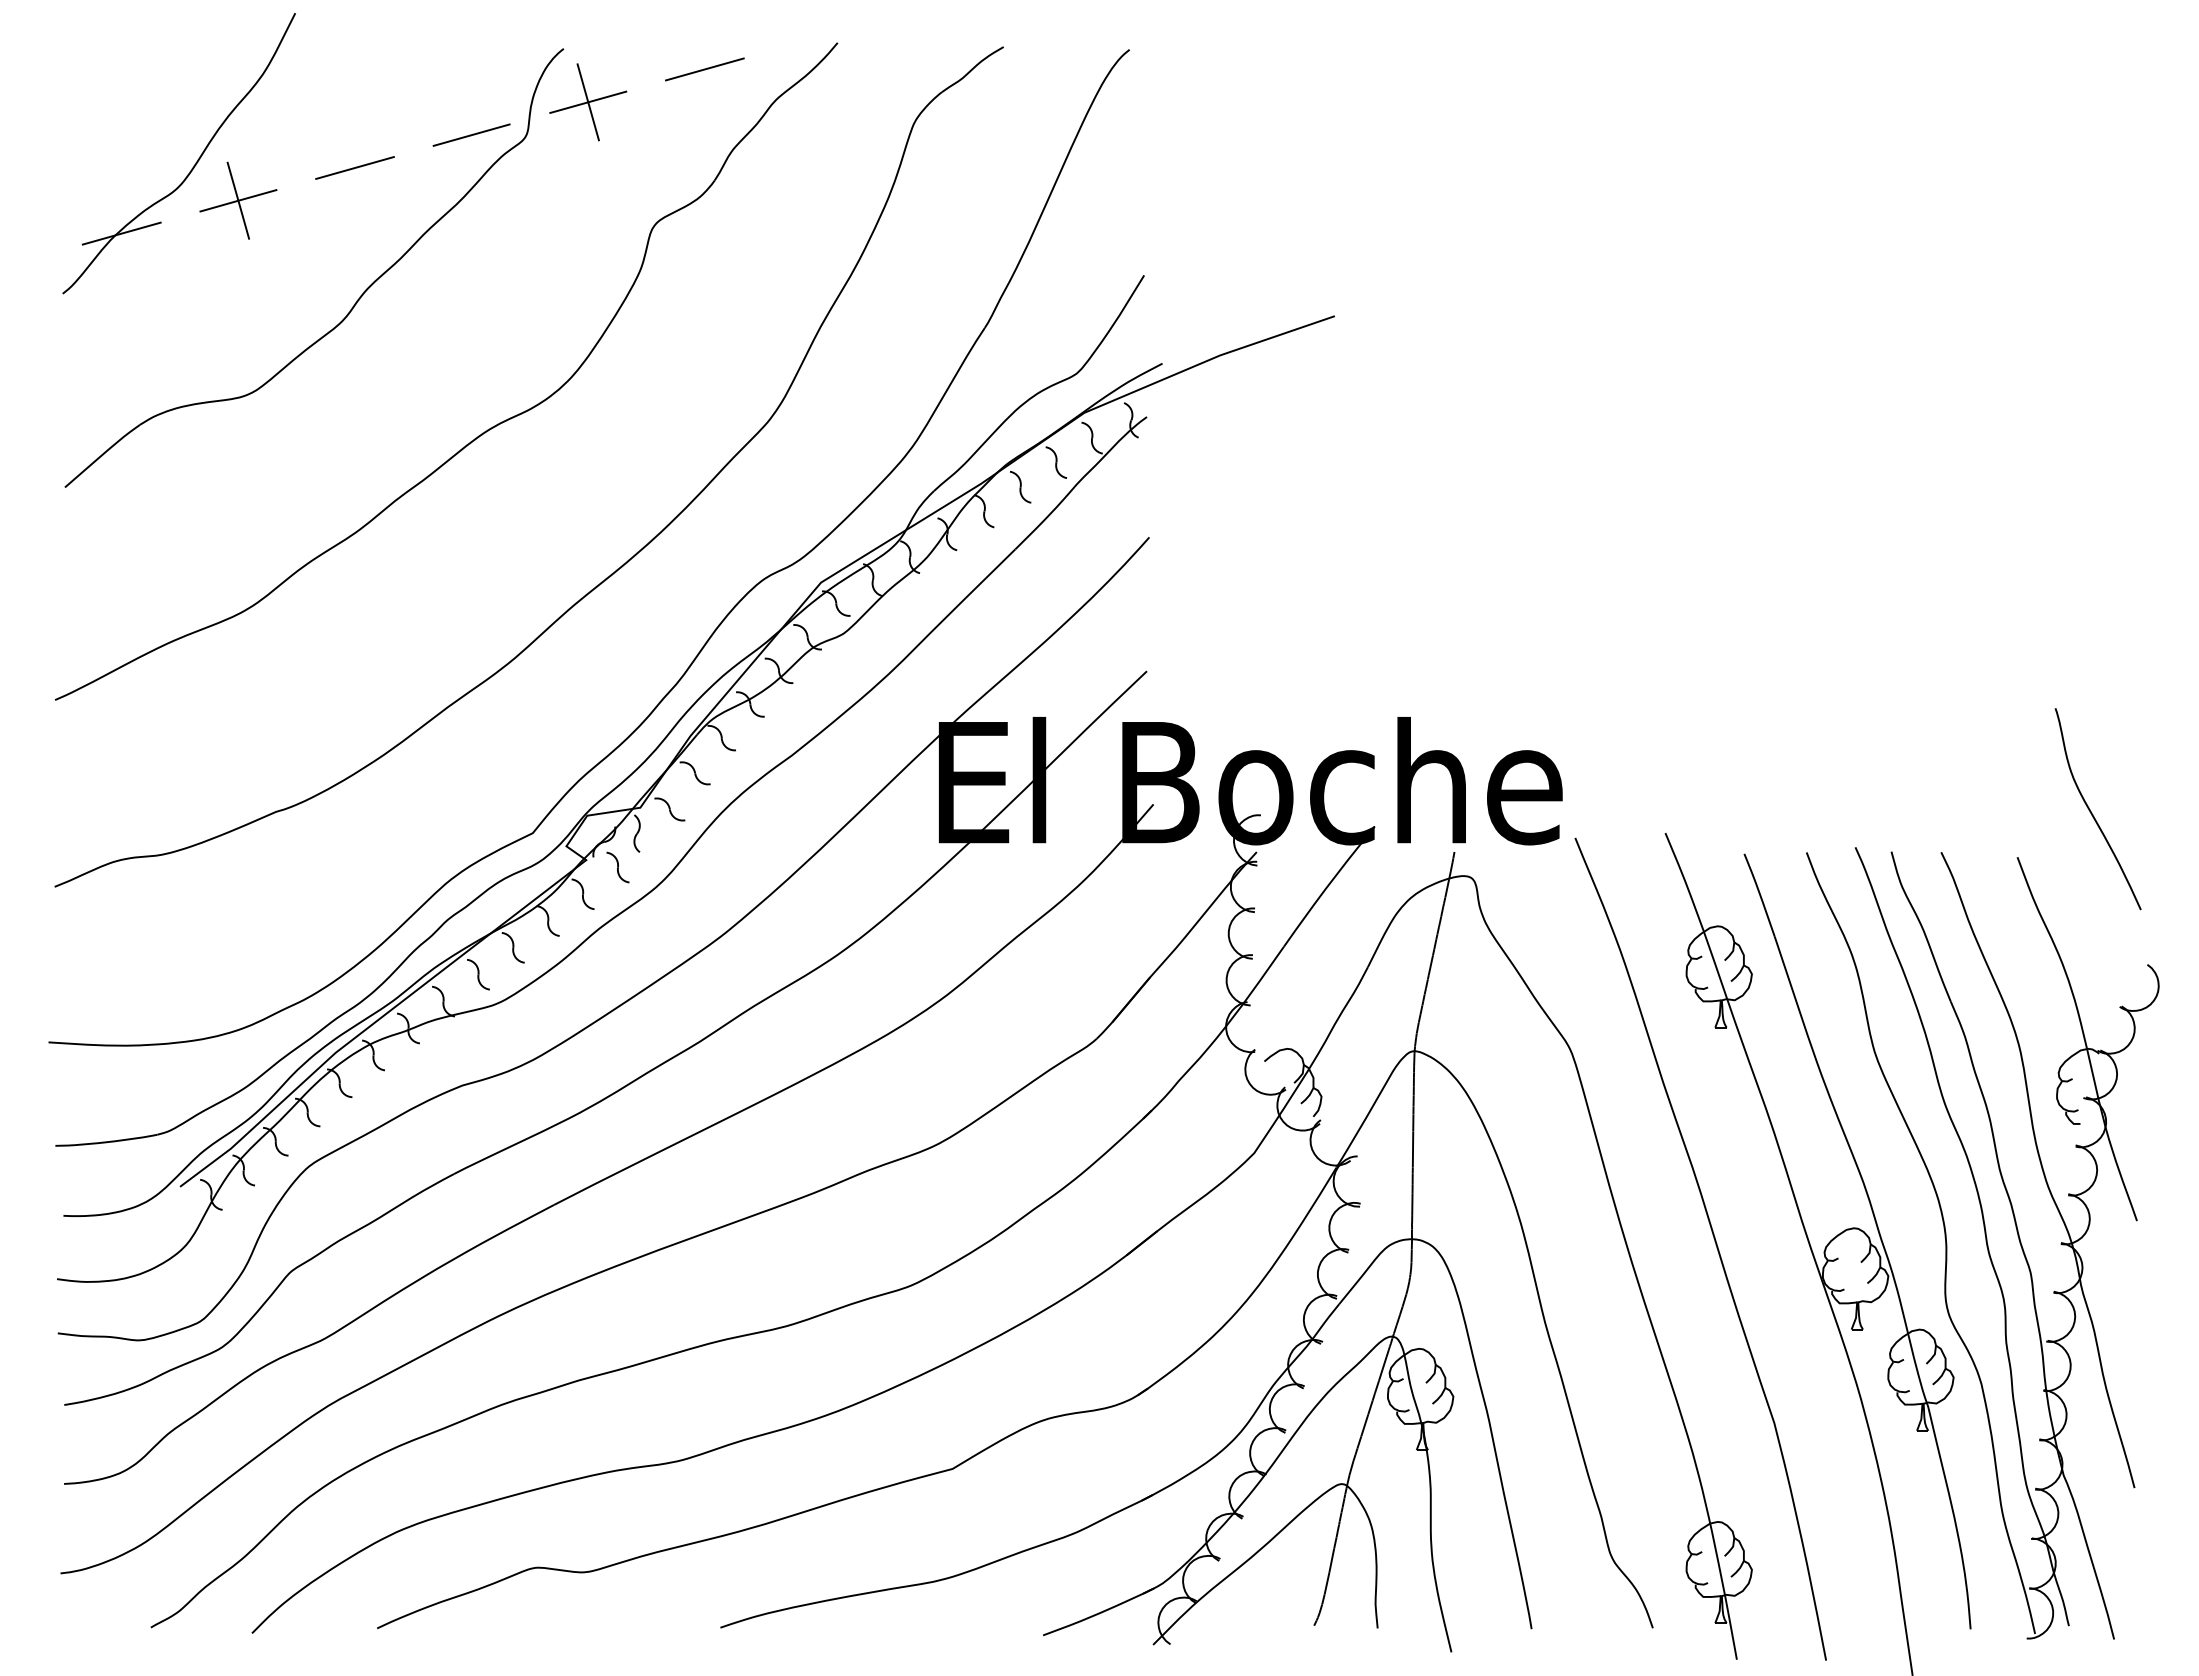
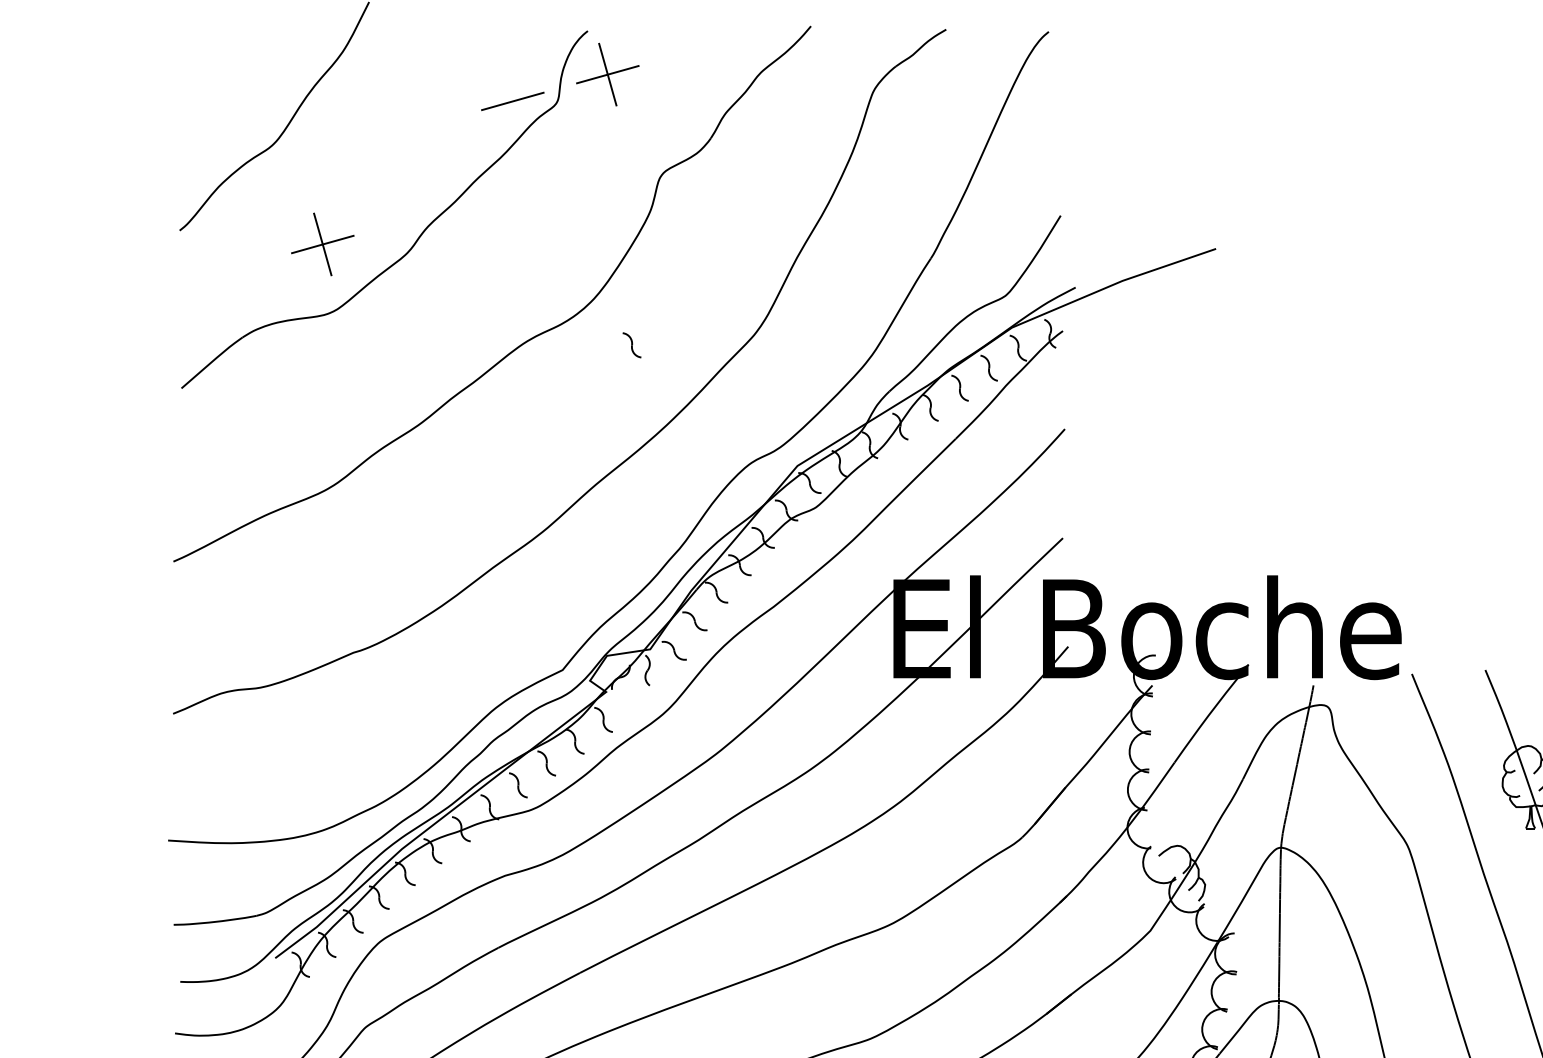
line: (704, 69) -> (702, 47), removed
line: (354, 167) -> (417, 127), removed
part: (238, 200) -> (322, 244), moved
line: (121, 233) -> (227, 181), removed
part: (617, 867) -> (631, 345), moved

